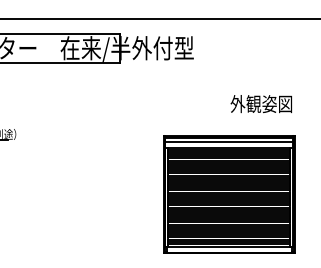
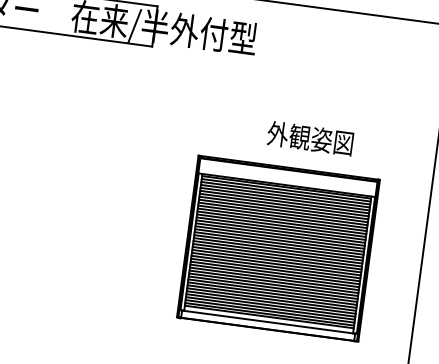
text: (260, 104) -> (309, 138), moved
line: (229, 141) -> (288, 175), removed

